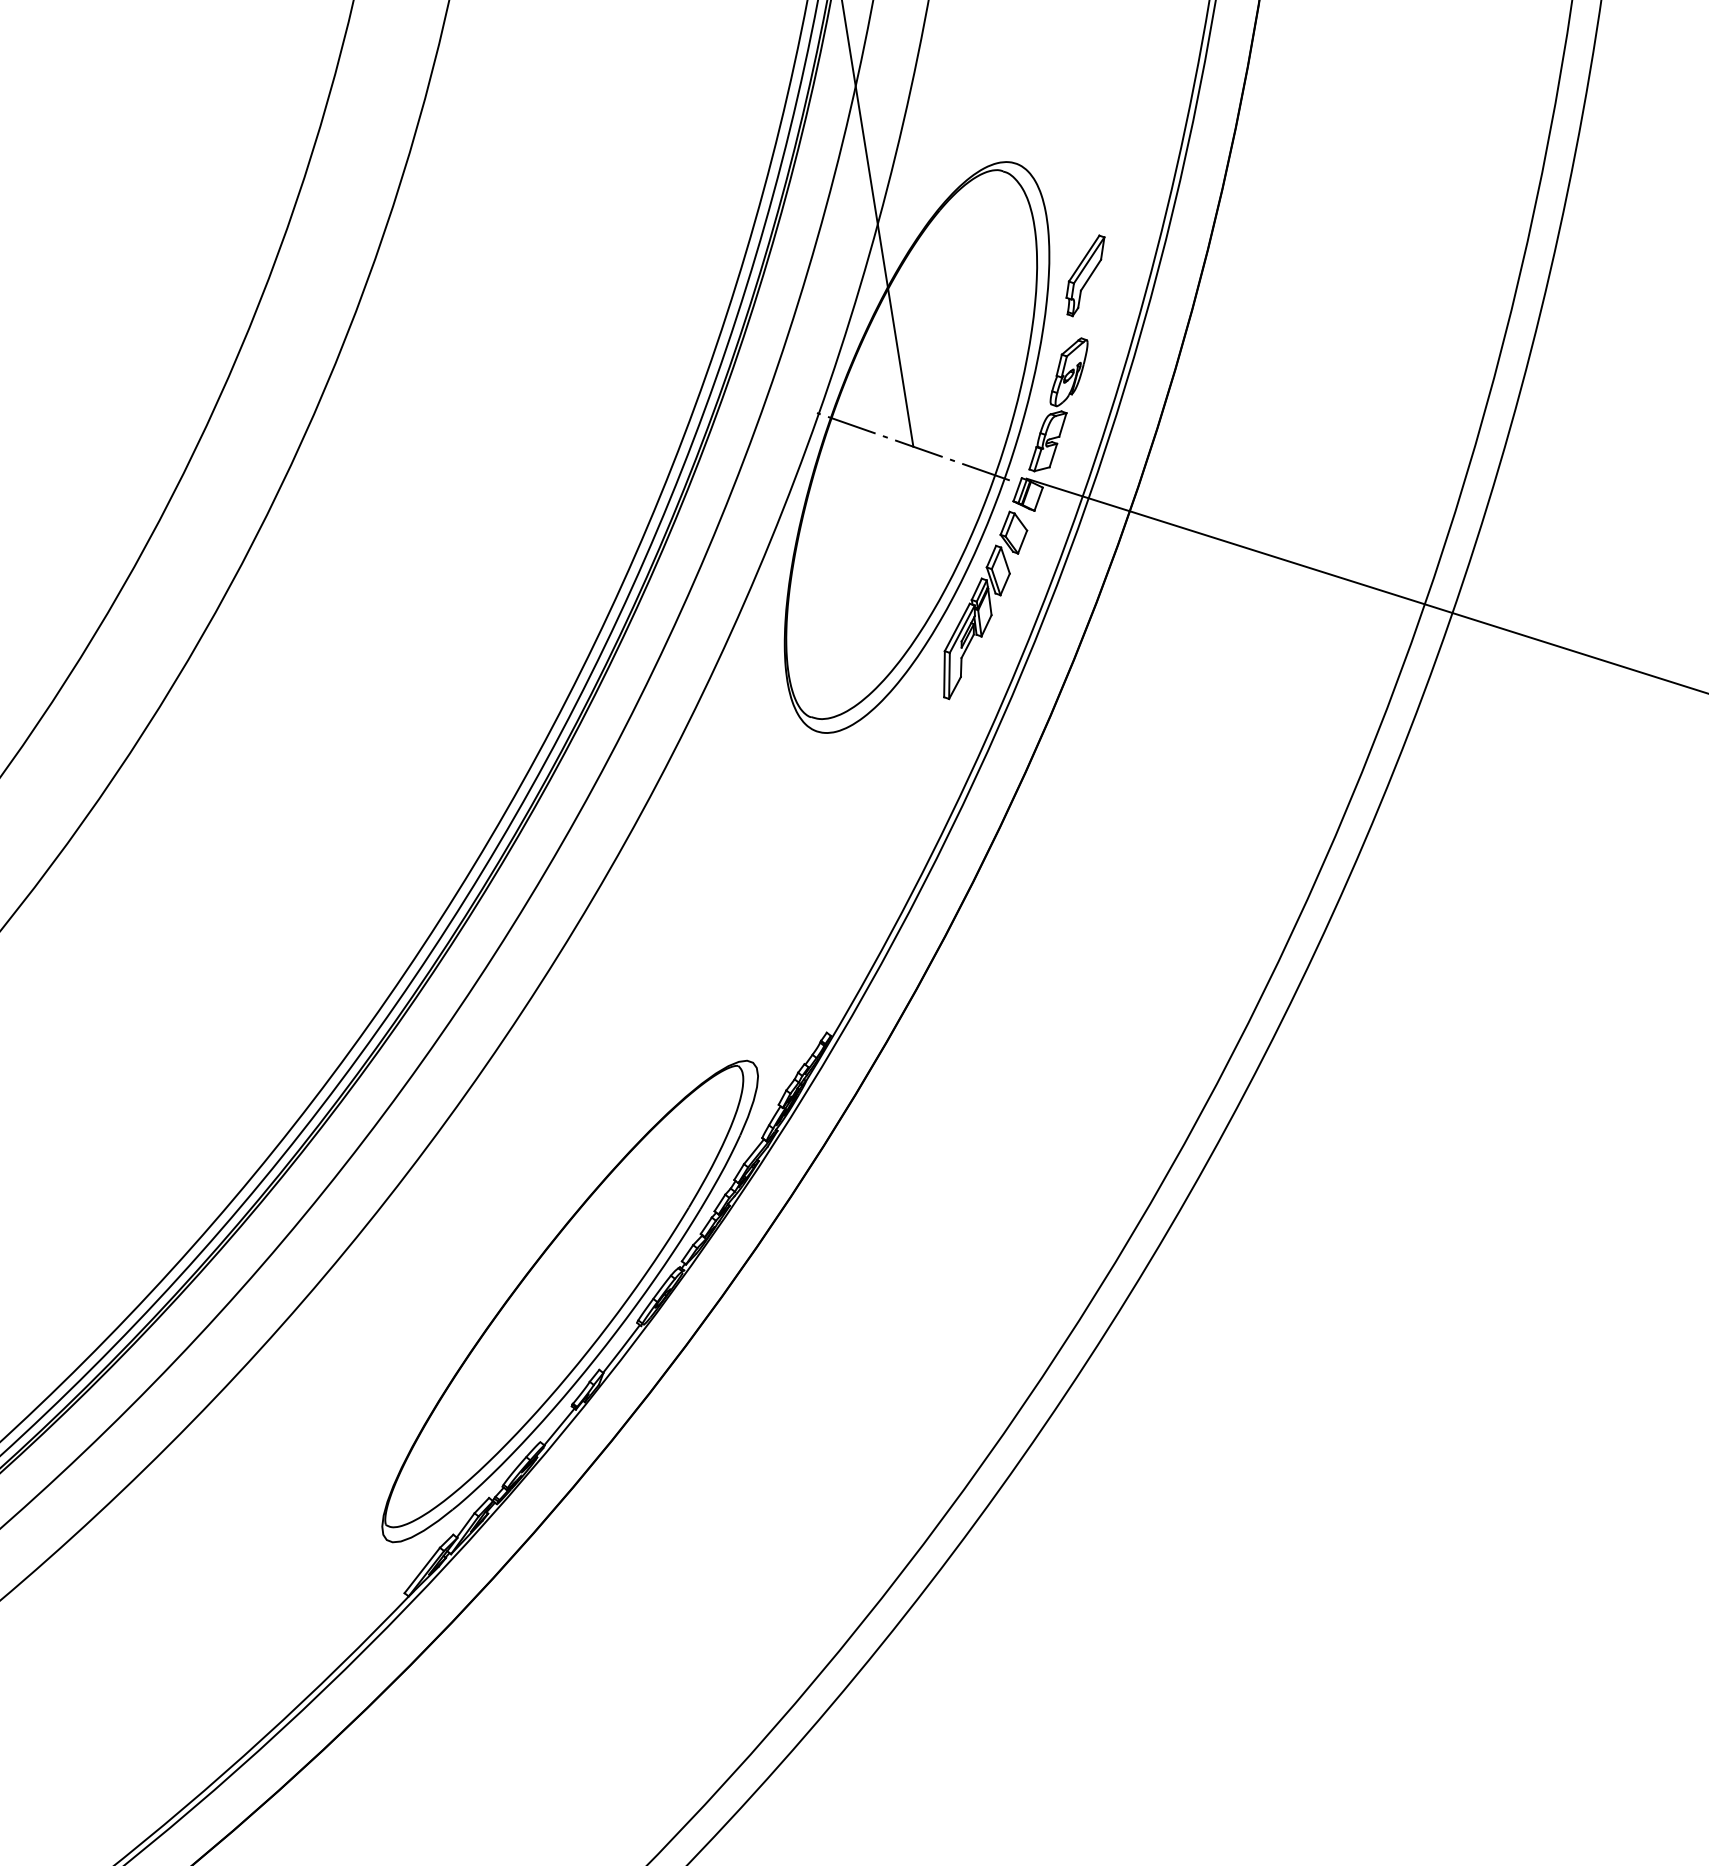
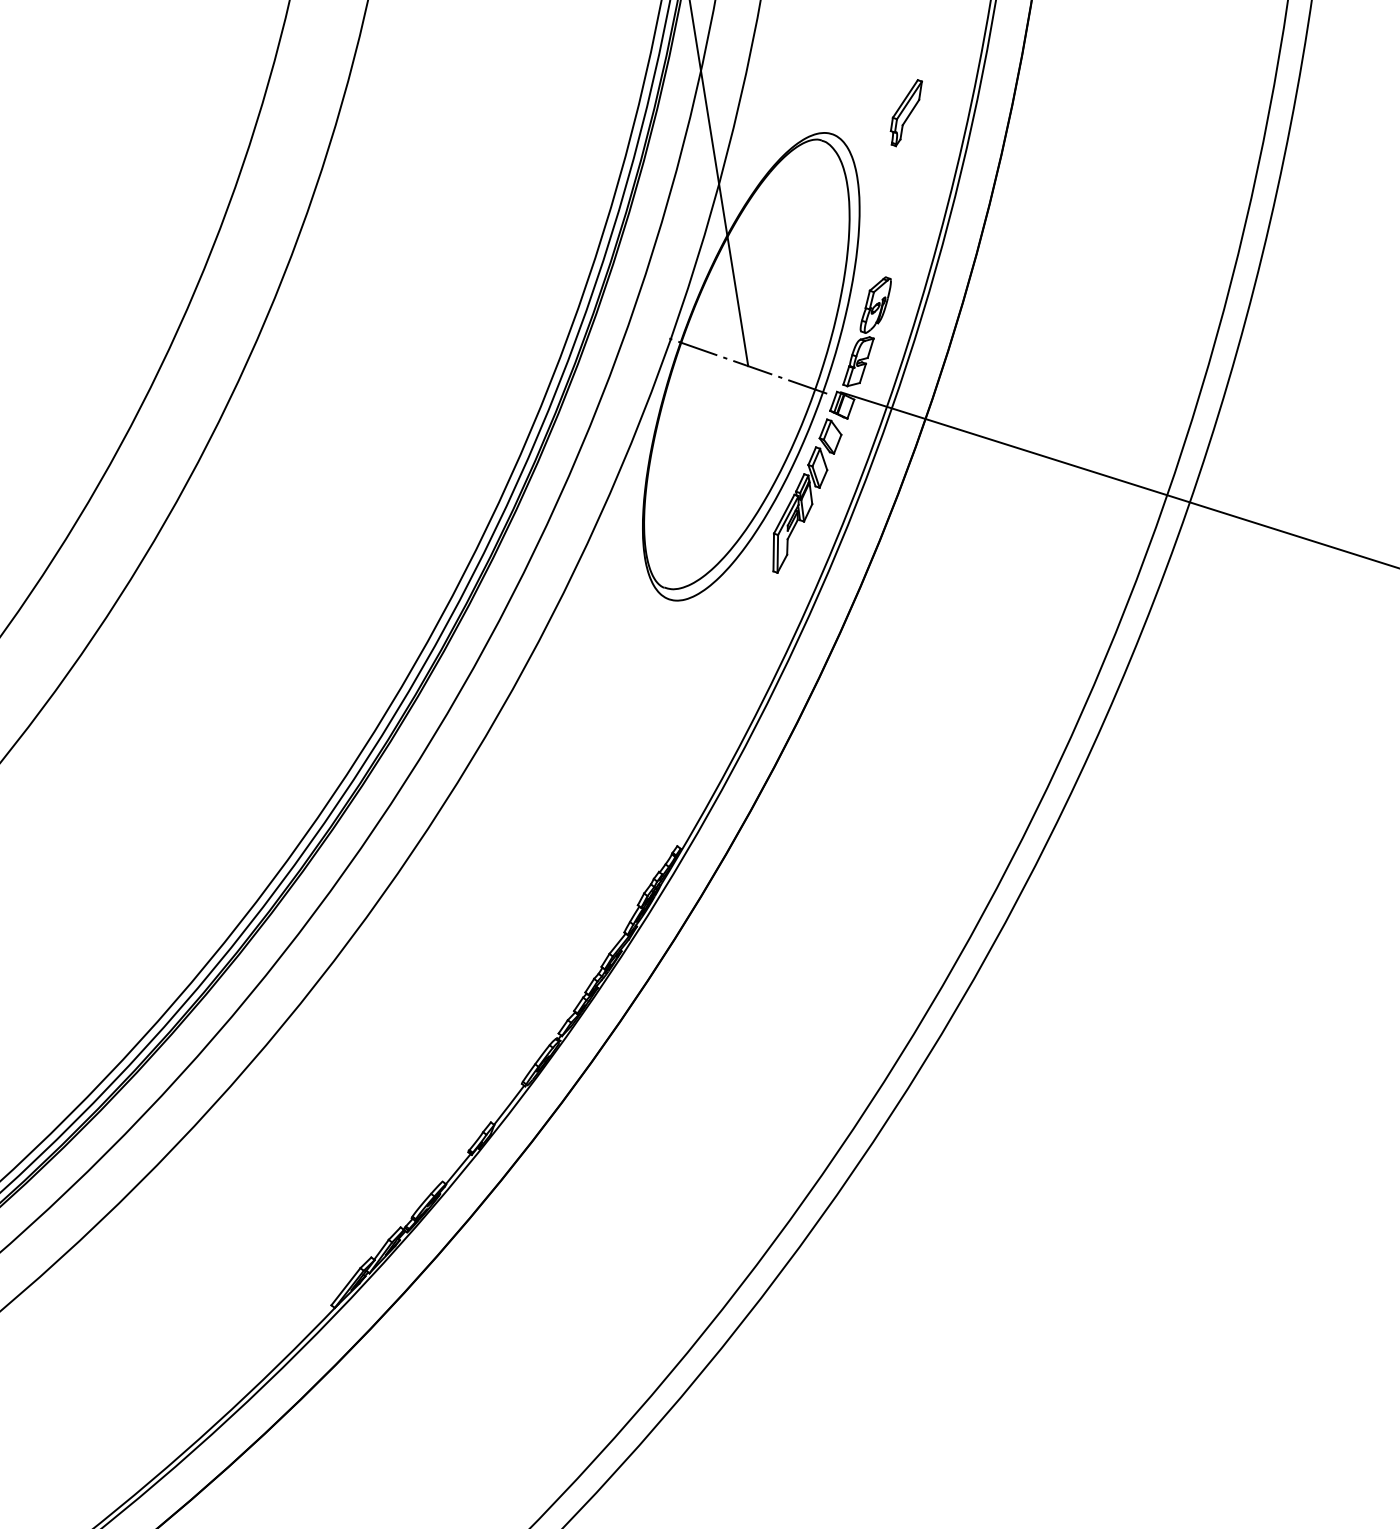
part: (1085, 275) -> (906, 112), moved
part: (569, 1301) -> (466, 1066), removed

